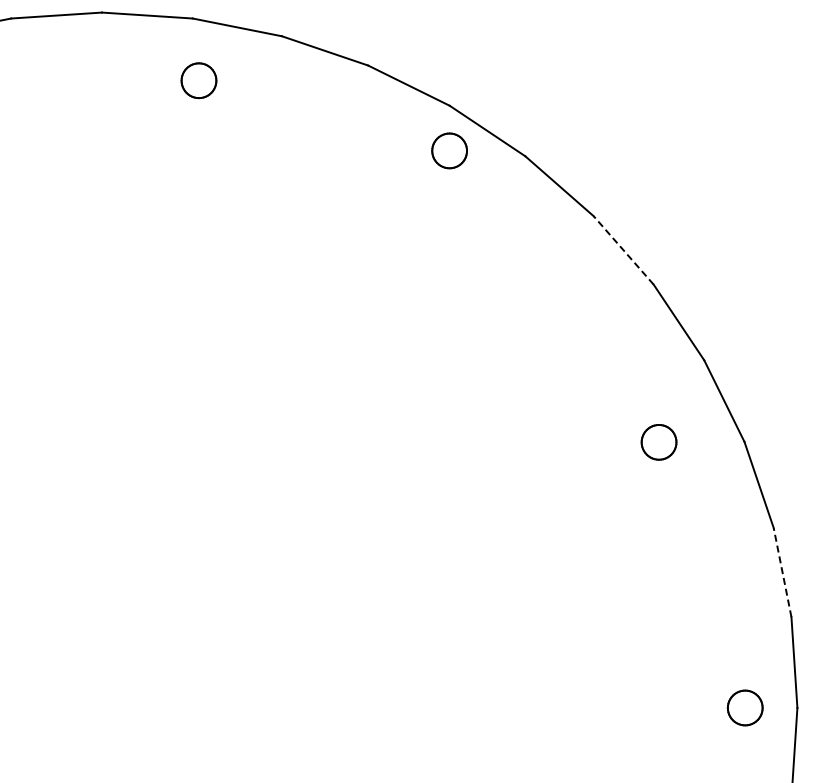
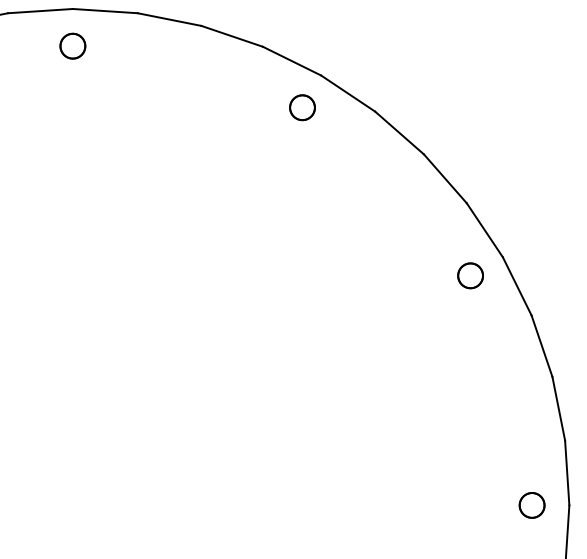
part: (198, 80) -> (72, 46), moved
part: (449, 150) -> (302, 107), moved
line: (623, 250) -> (445, 178), dashed -> solid
part: (658, 442) -> (470, 275), moved
line: (782, 572) -> (558, 408), dashed -> solid

